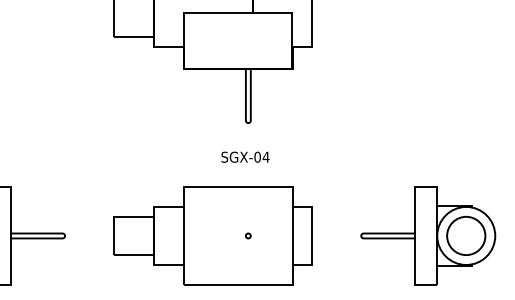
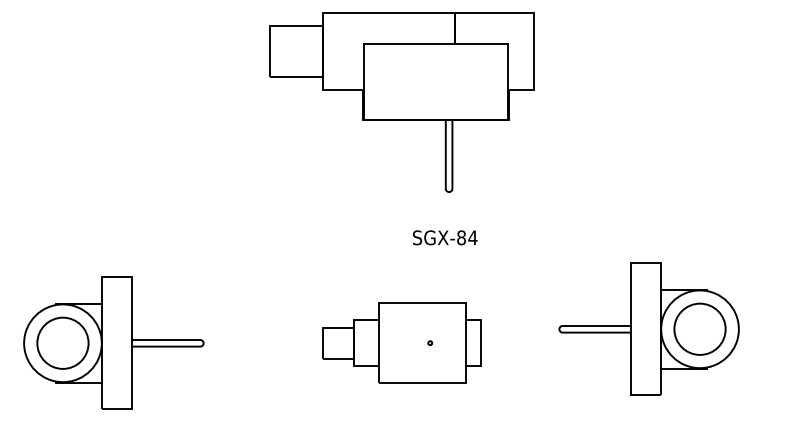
text: (257, 156) -> (461, 237), SGX-04 -> SGX-84
part: (212, 235) -> (401, 342), size x0.6
part: (427, 235) -> (648, 328), moved

